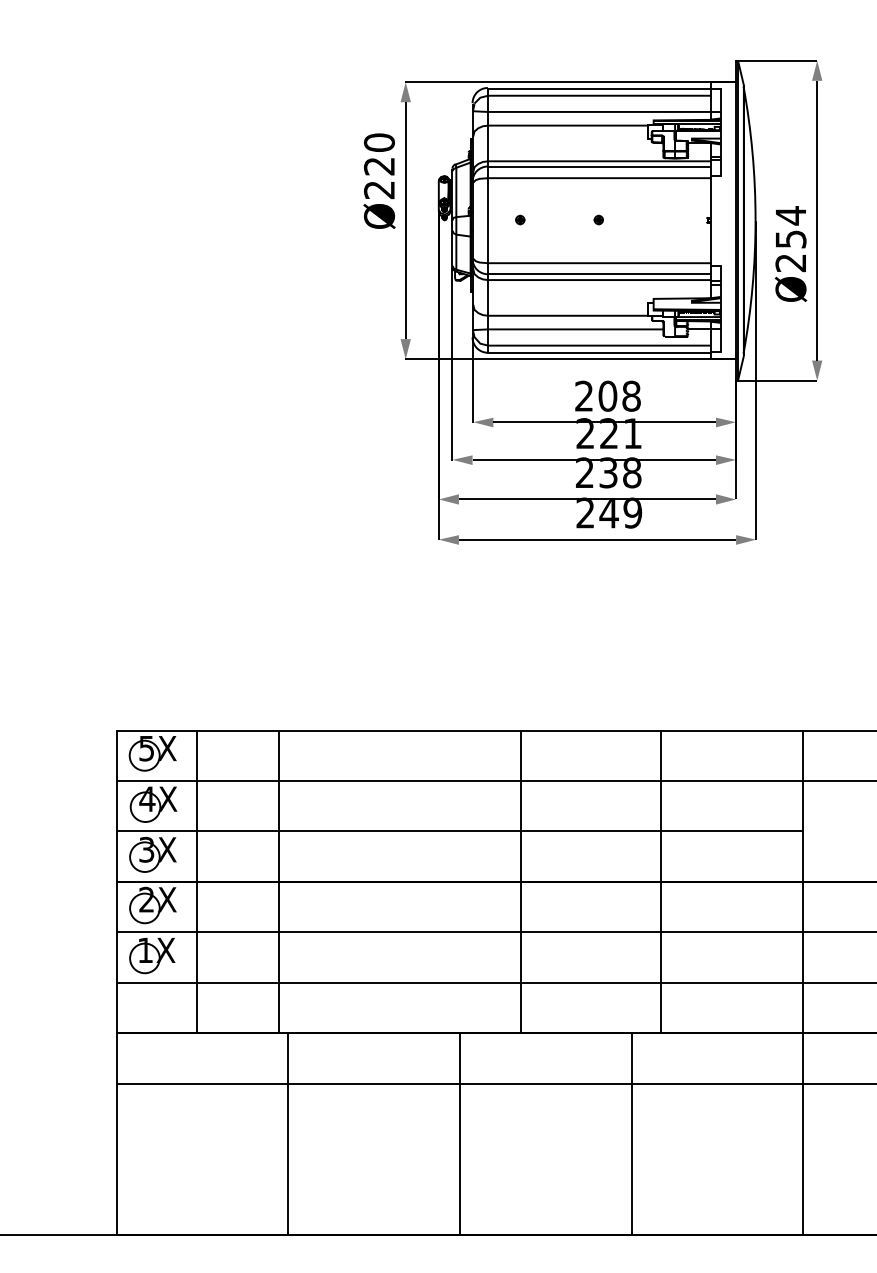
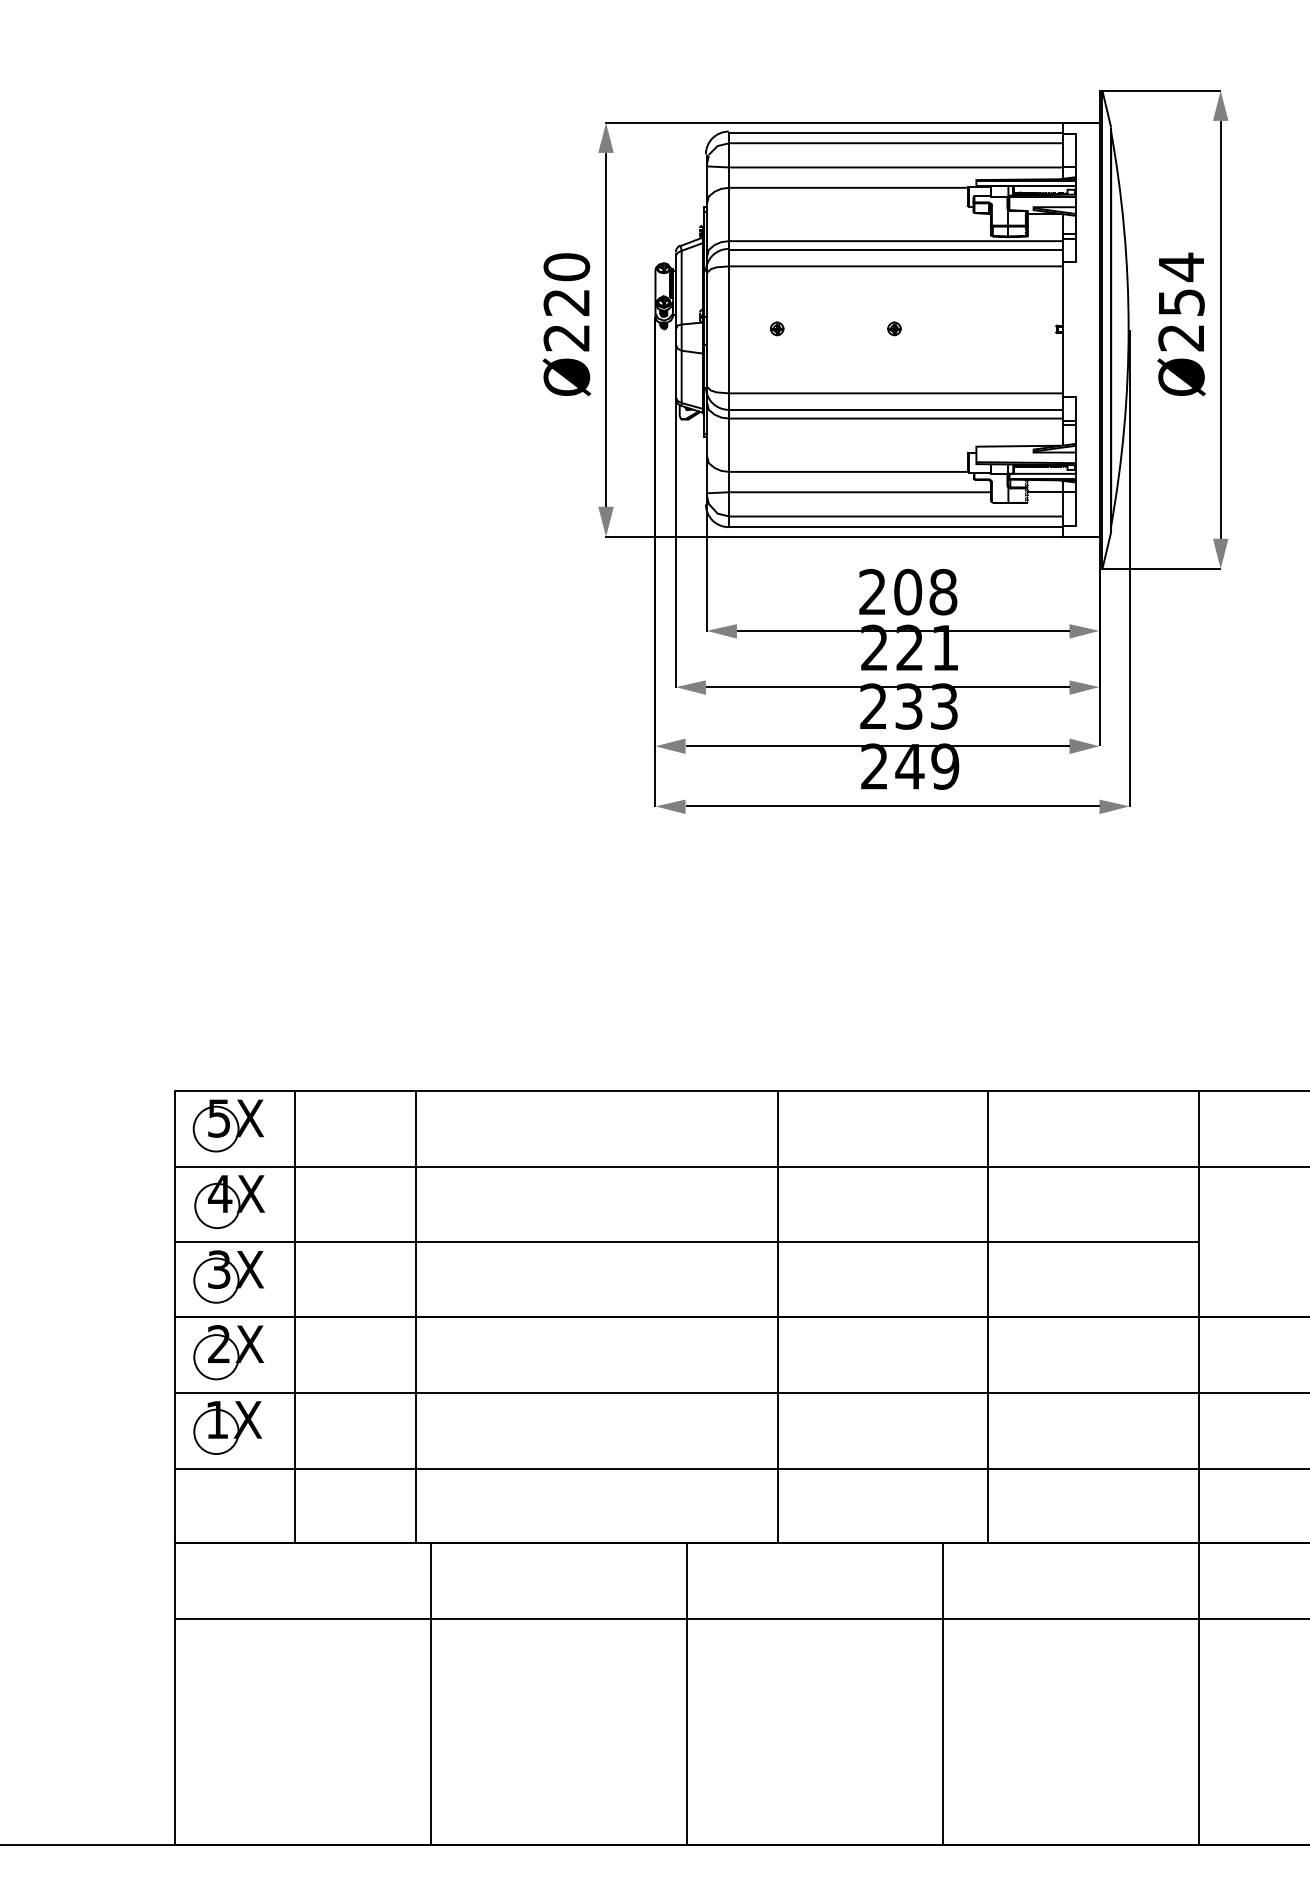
text: (379, 180) -> (566, 323), moved
text: (790, 253) -> (1180, 323), moved
text: (632, 472) -> (944, 706), 238 -> 233

